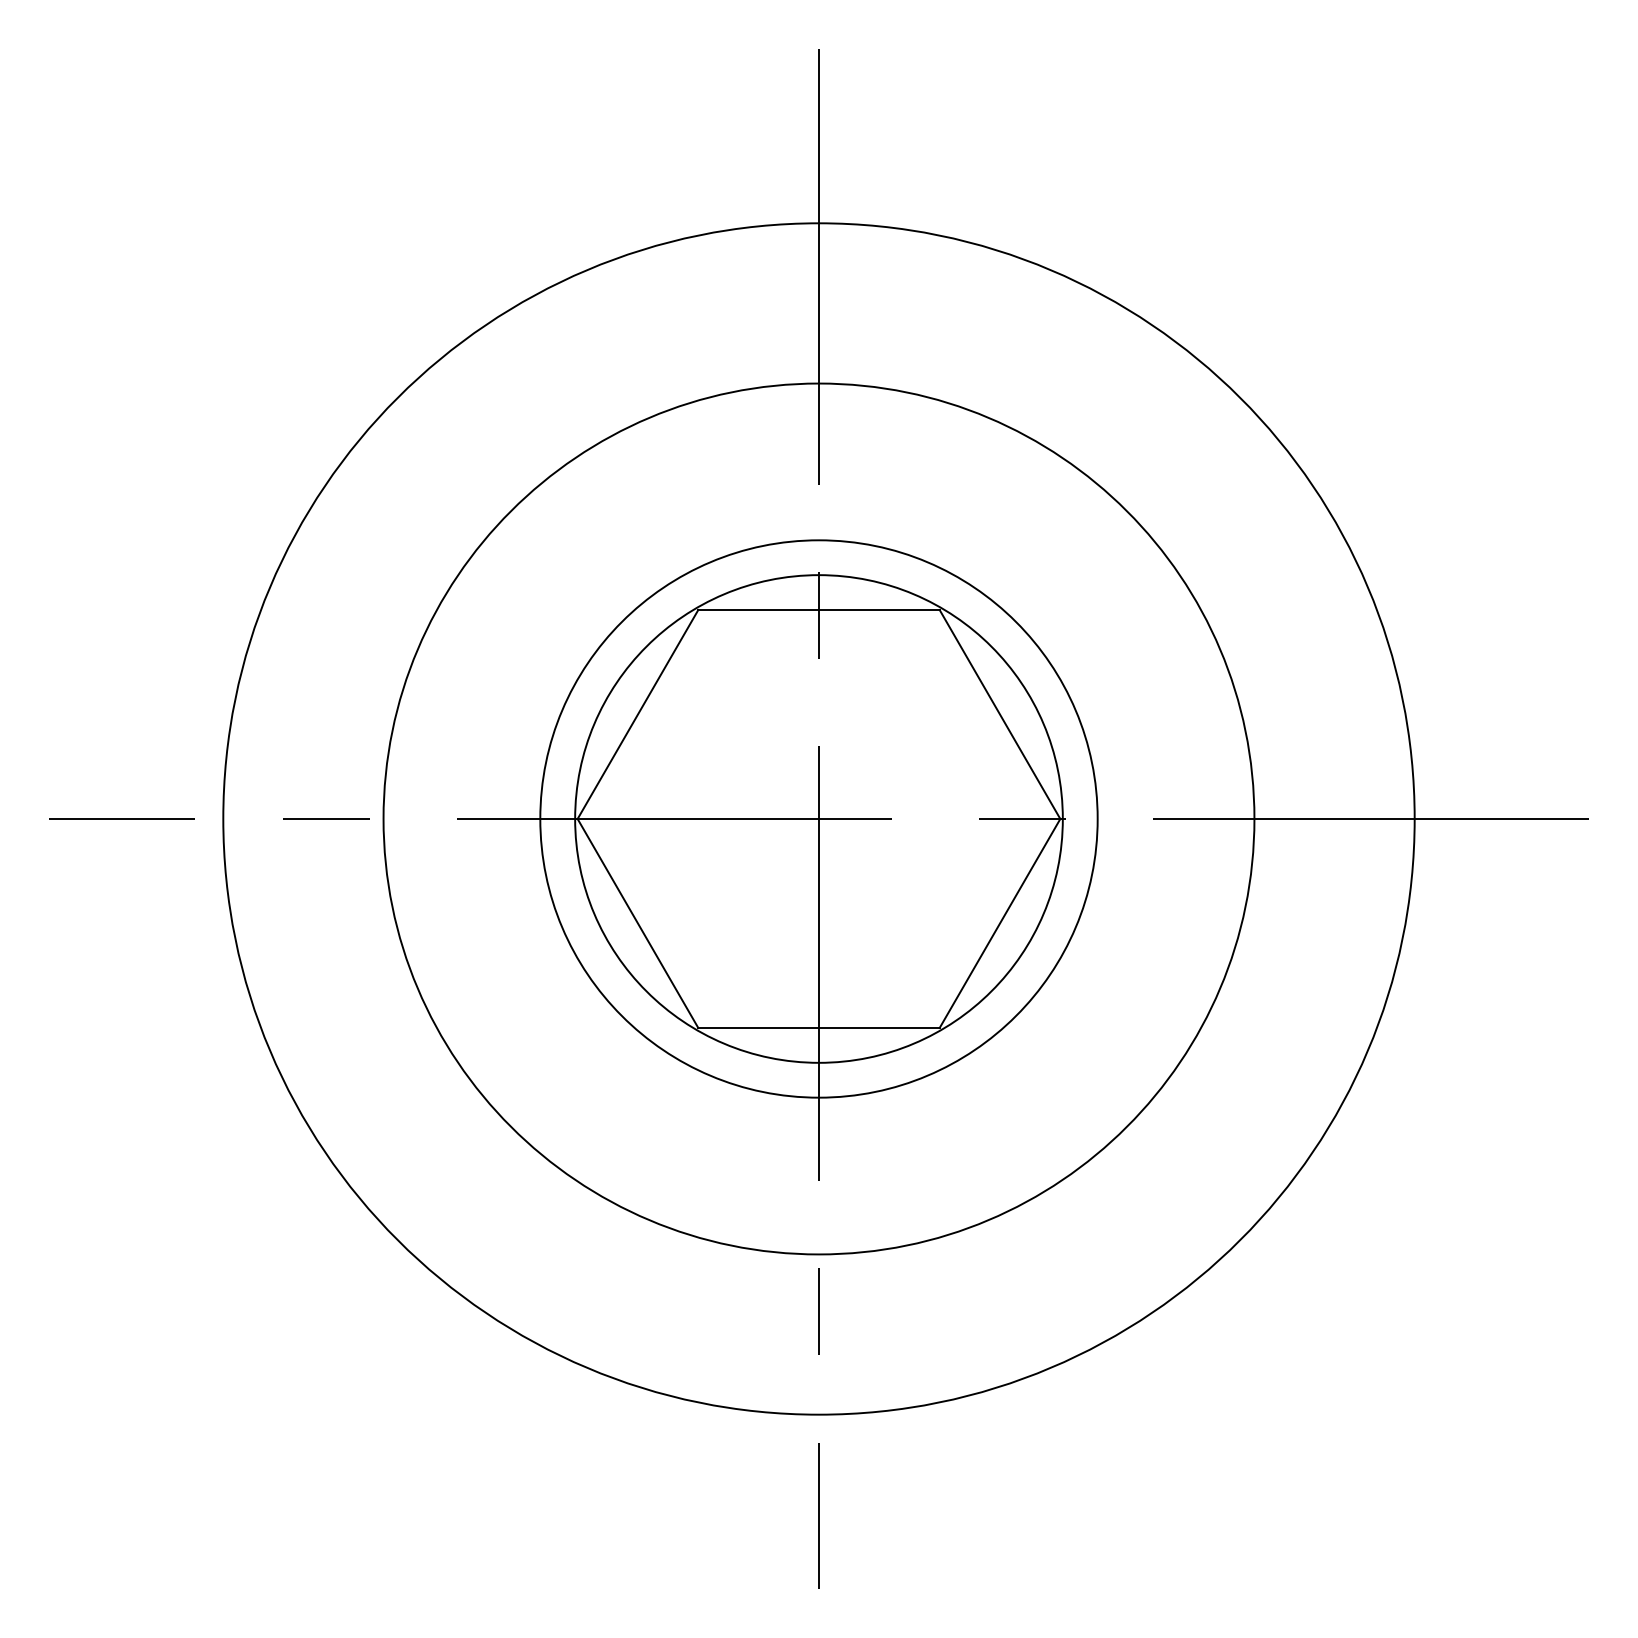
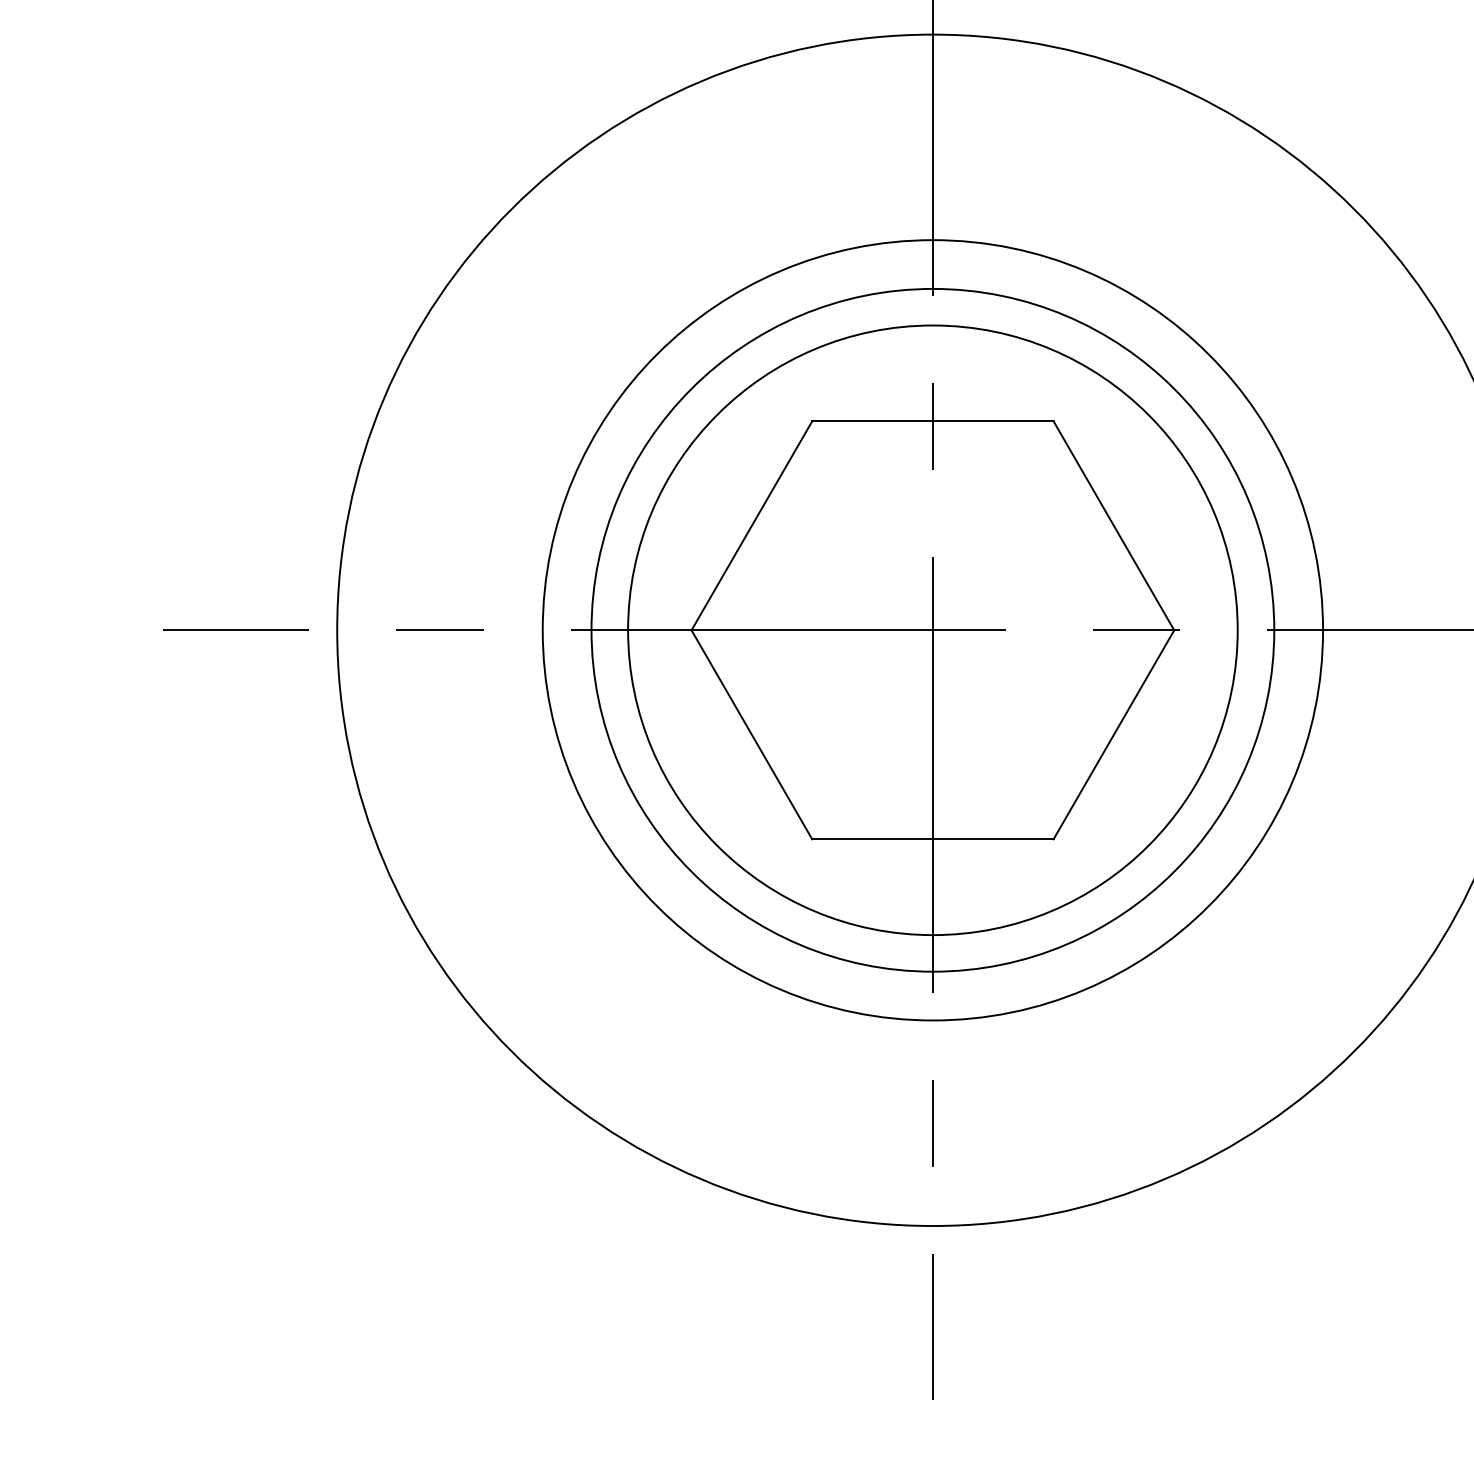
circle: (818, 818) -> (932, 629), size x0.7
circle: (818, 818) -> (932, 629), size x1.4
circle: (818, 818) -> (932, 629), size x1.4

